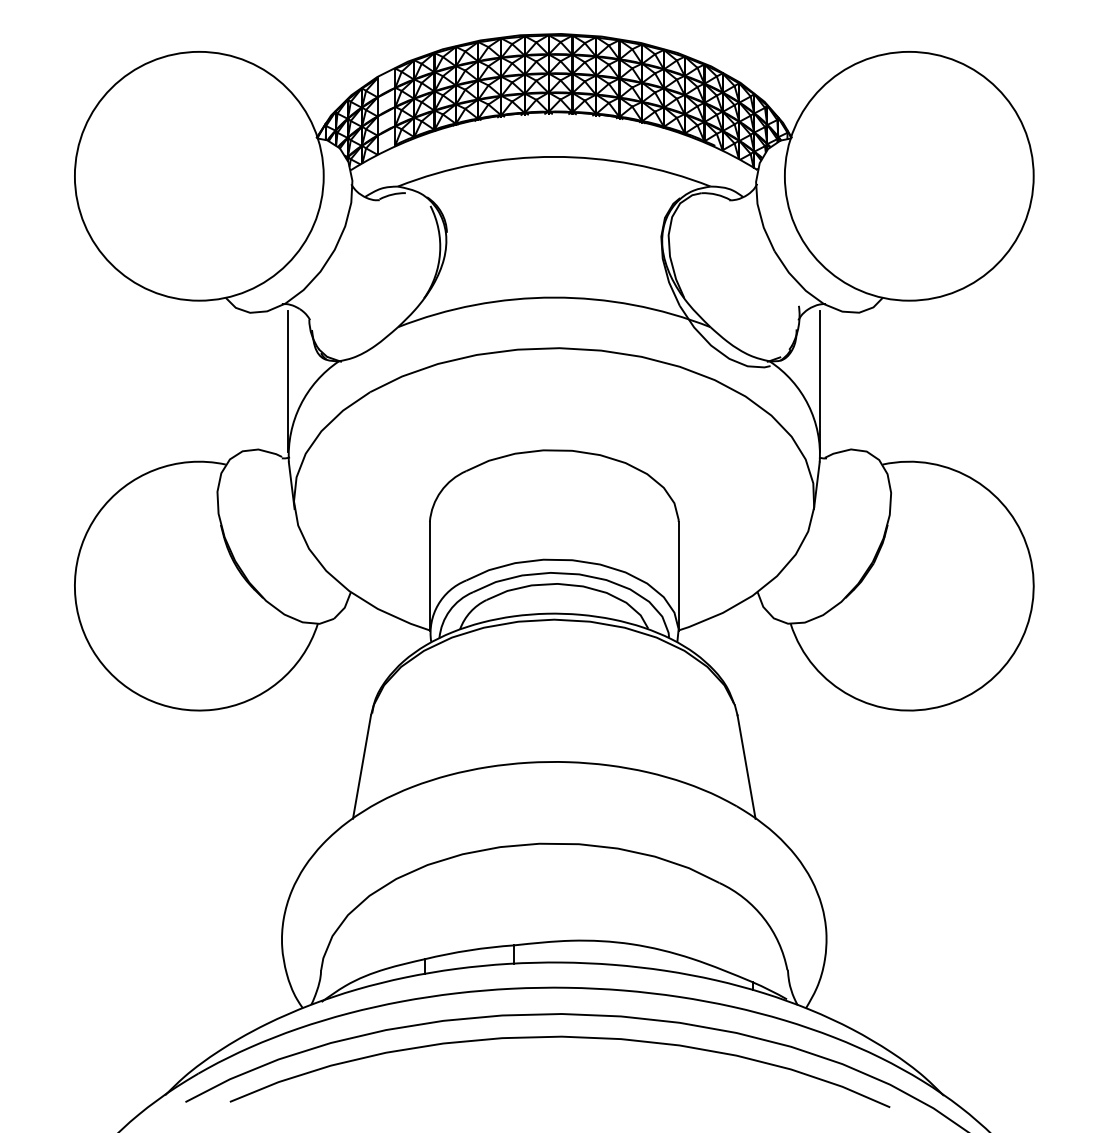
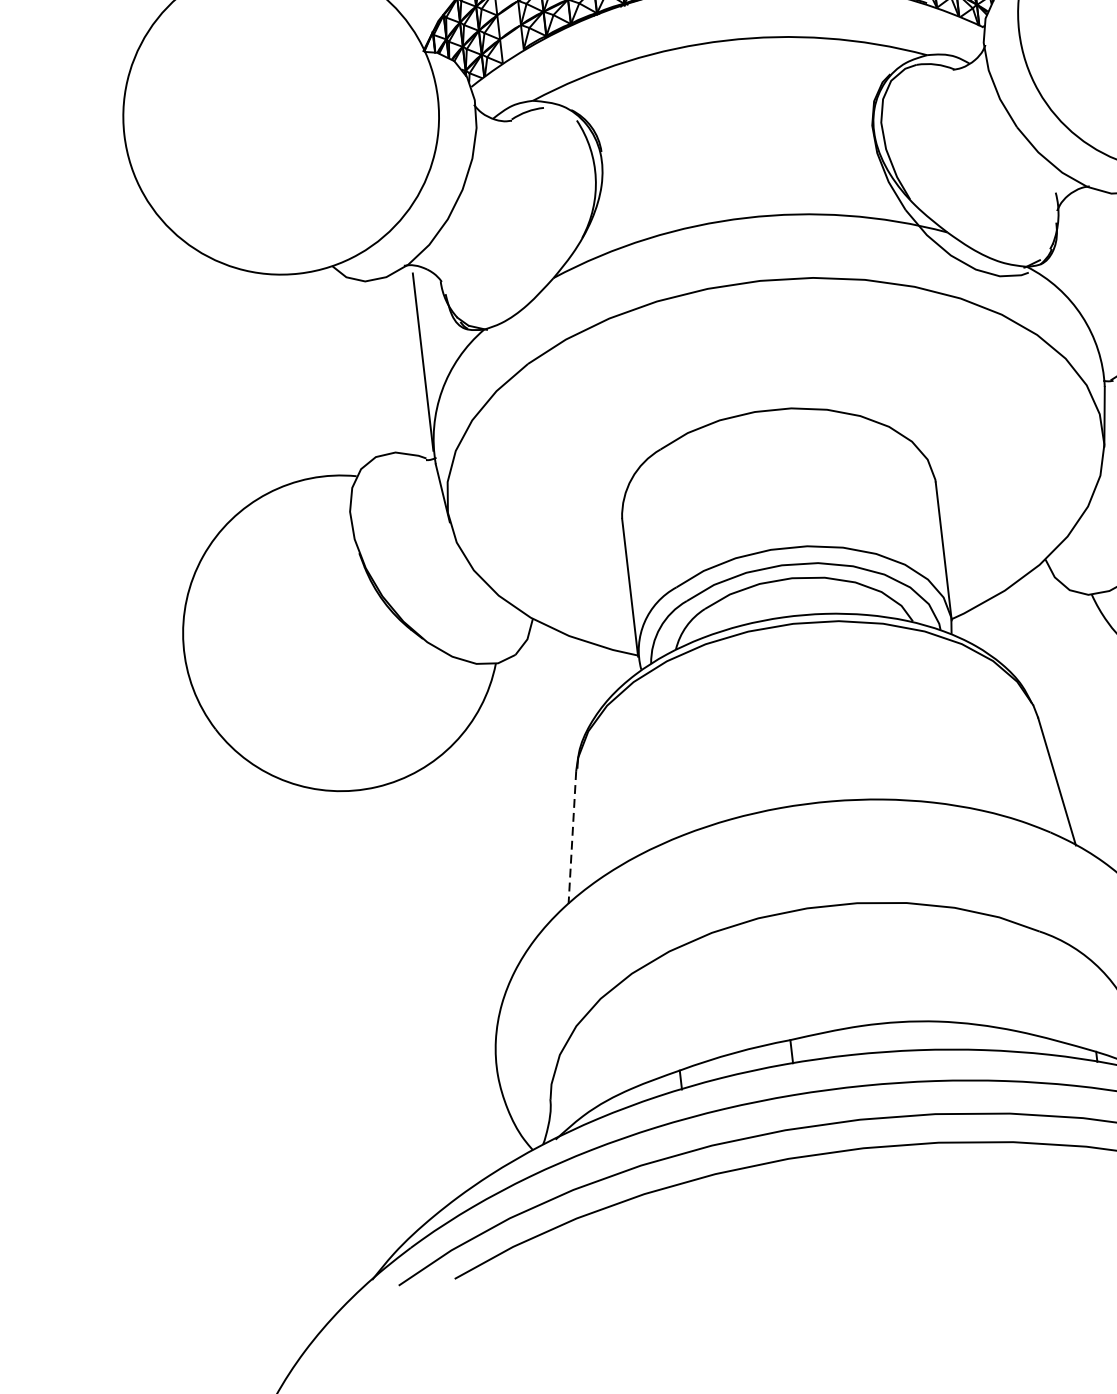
line: (820, 380) -> (1093, 283), removed
line: (361, 767) -> (571, 838), solid -> dashed

